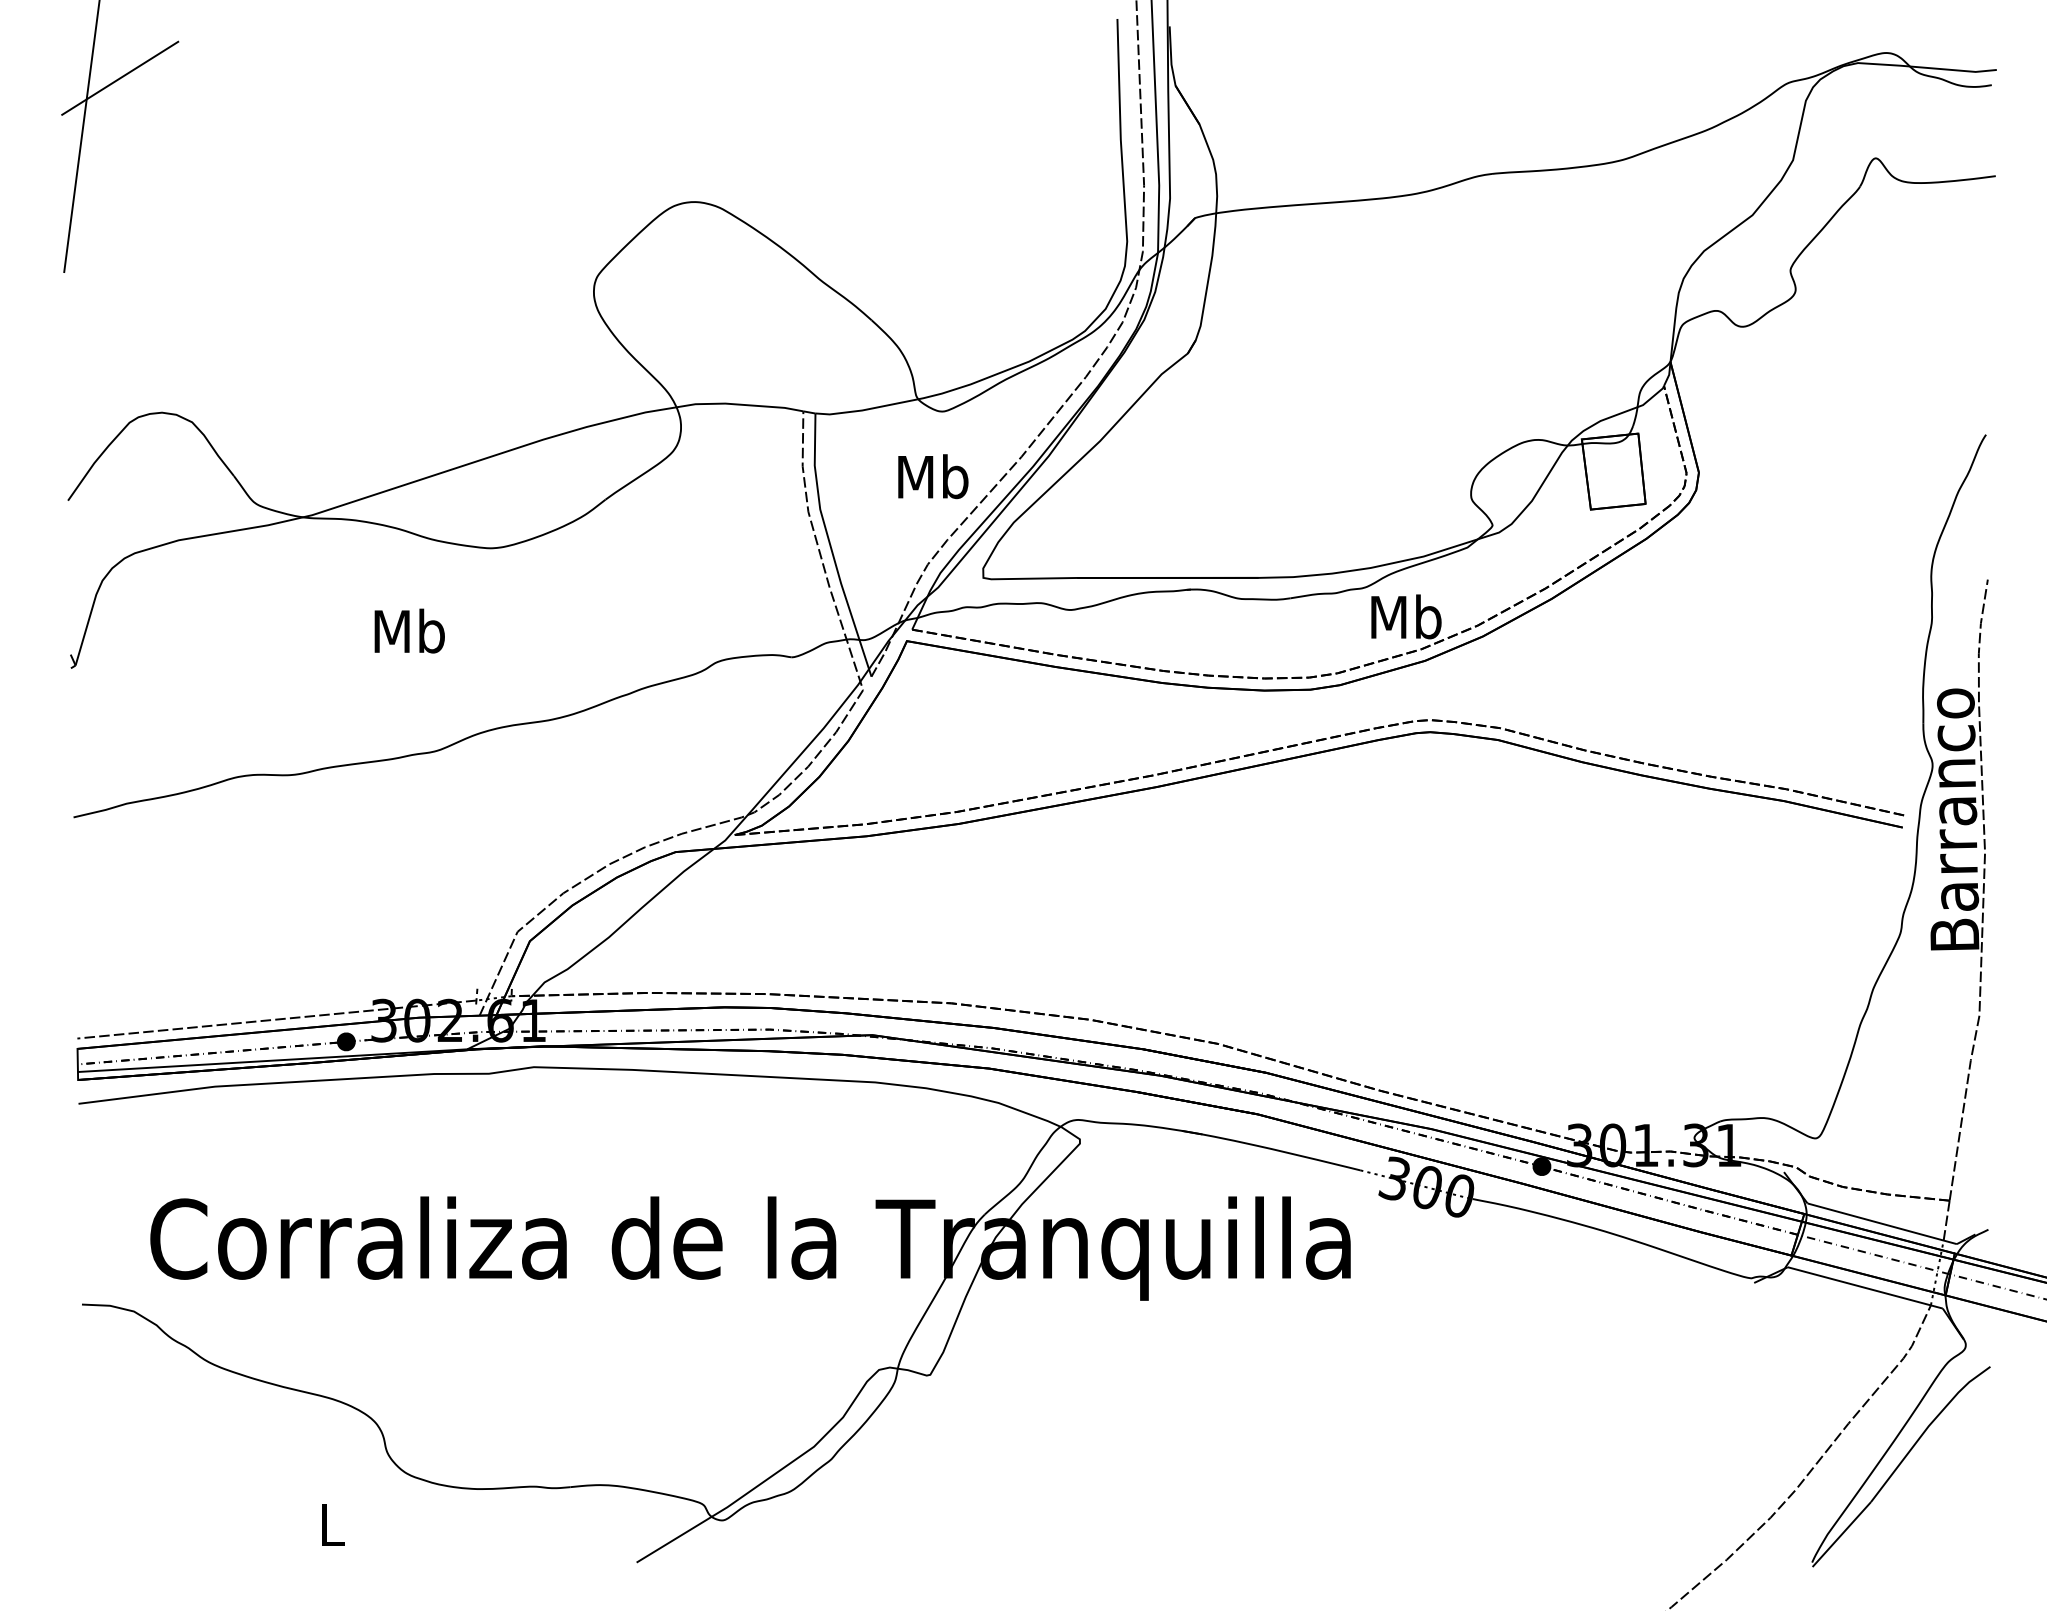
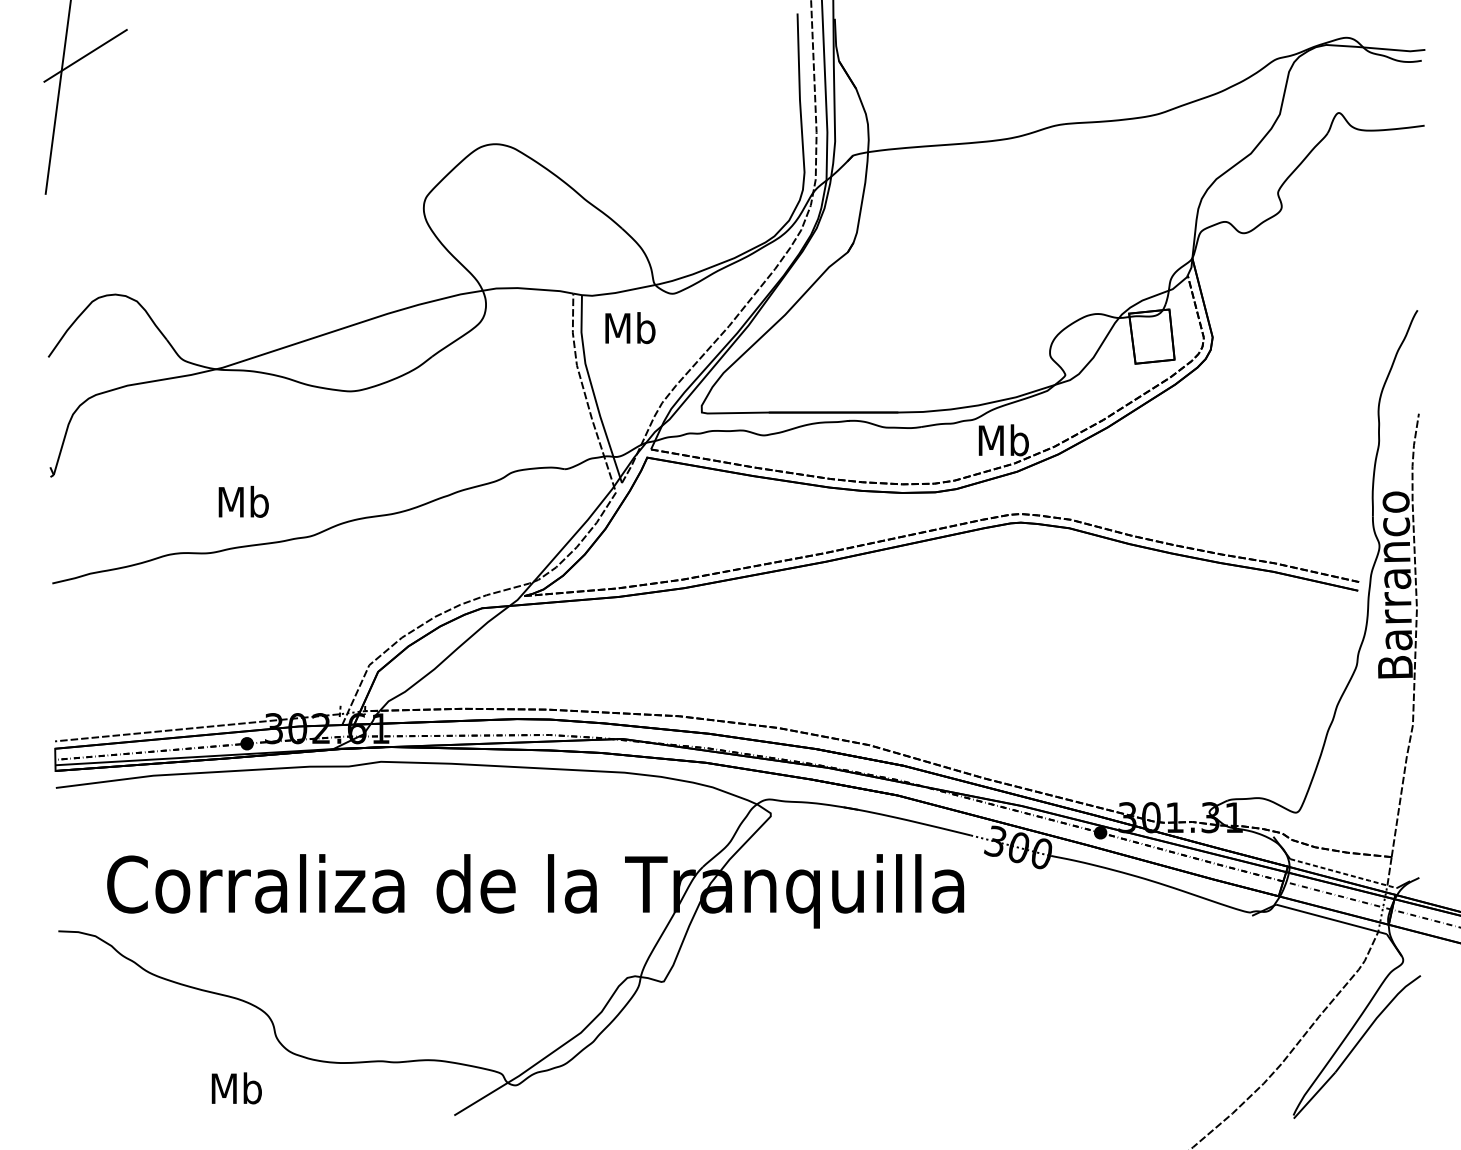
text: (933, 476) -> (630, 327), moved
text: (409, 630) -> (243, 501), moved
line: (1882, 1223) -> (1343, 873), solid -> dashed
text: (332, 1524) -> (237, 1088), L -> Mb

